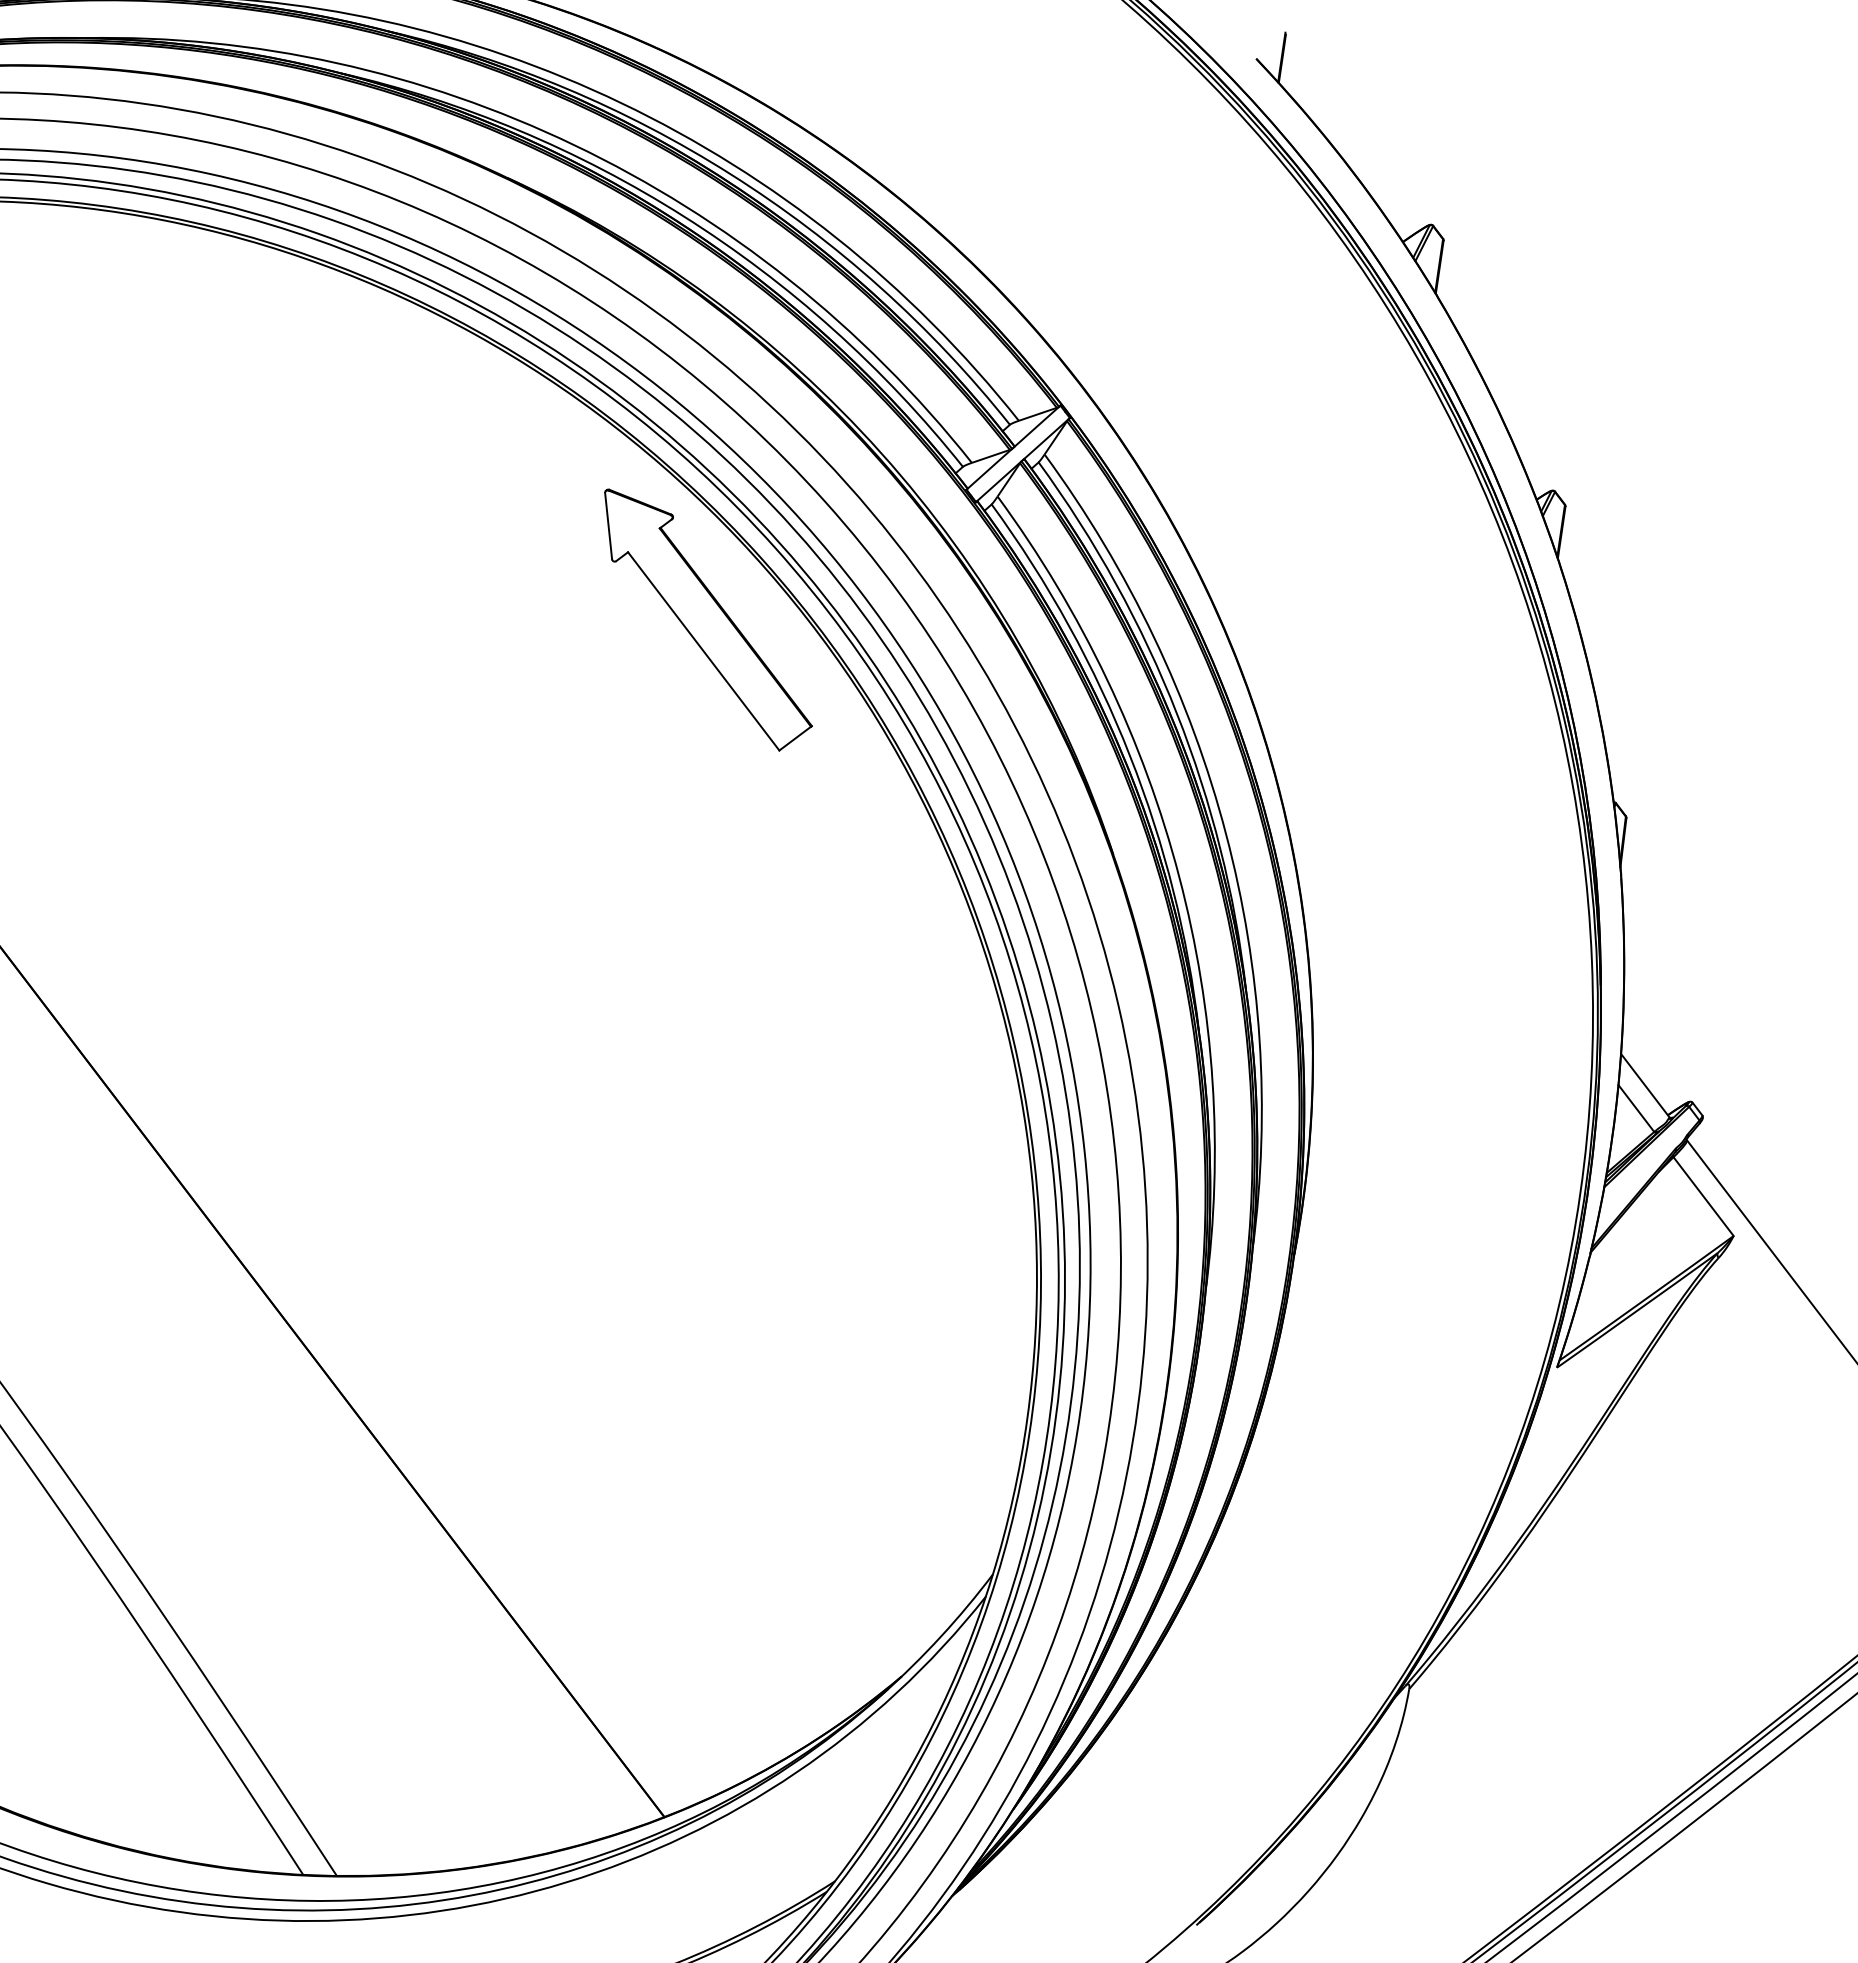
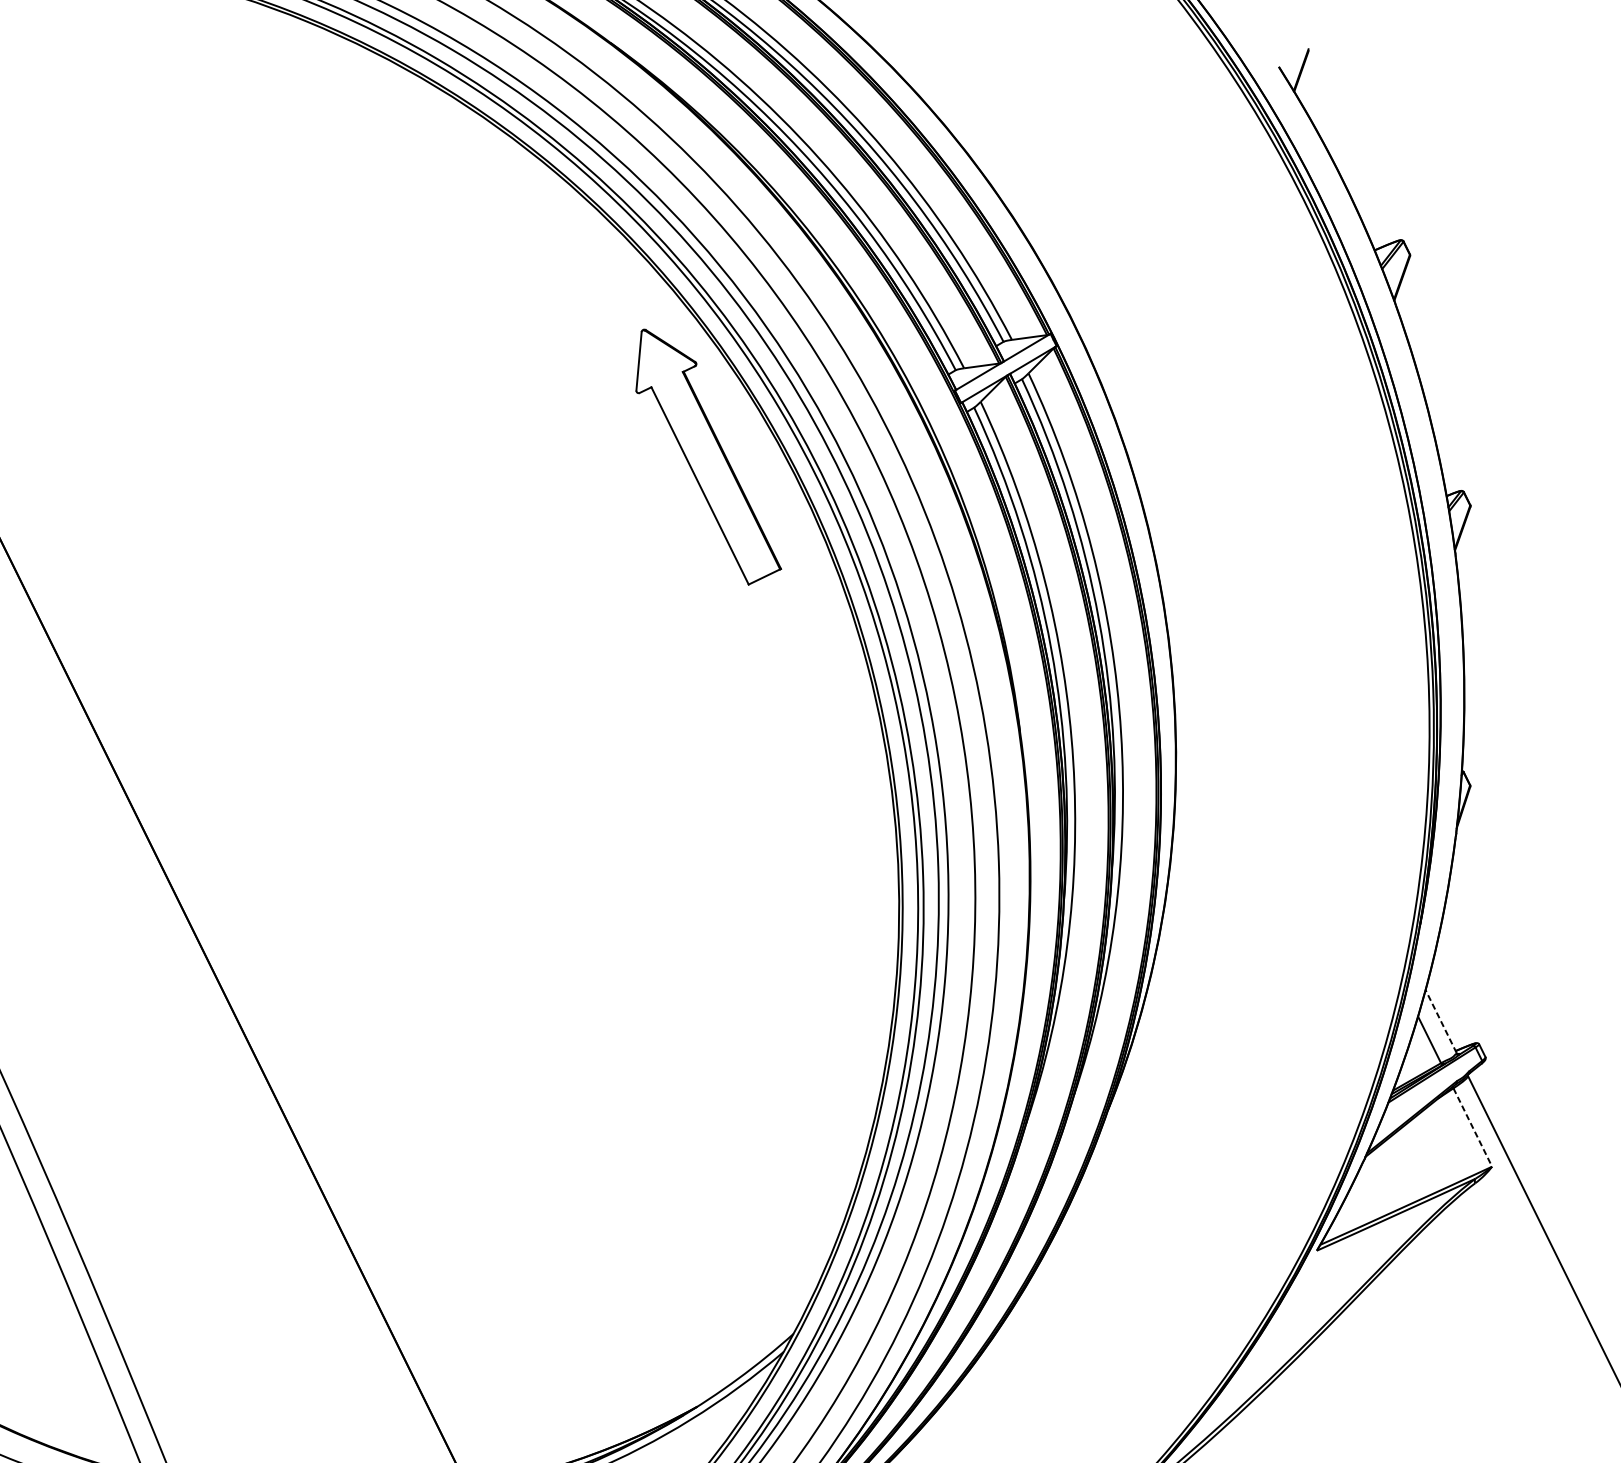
line: (1645, 1085) -> (1441, 1021), solid -> dashed
line: (1703, 1196) -> (1472, 1127), solid -> dashed

